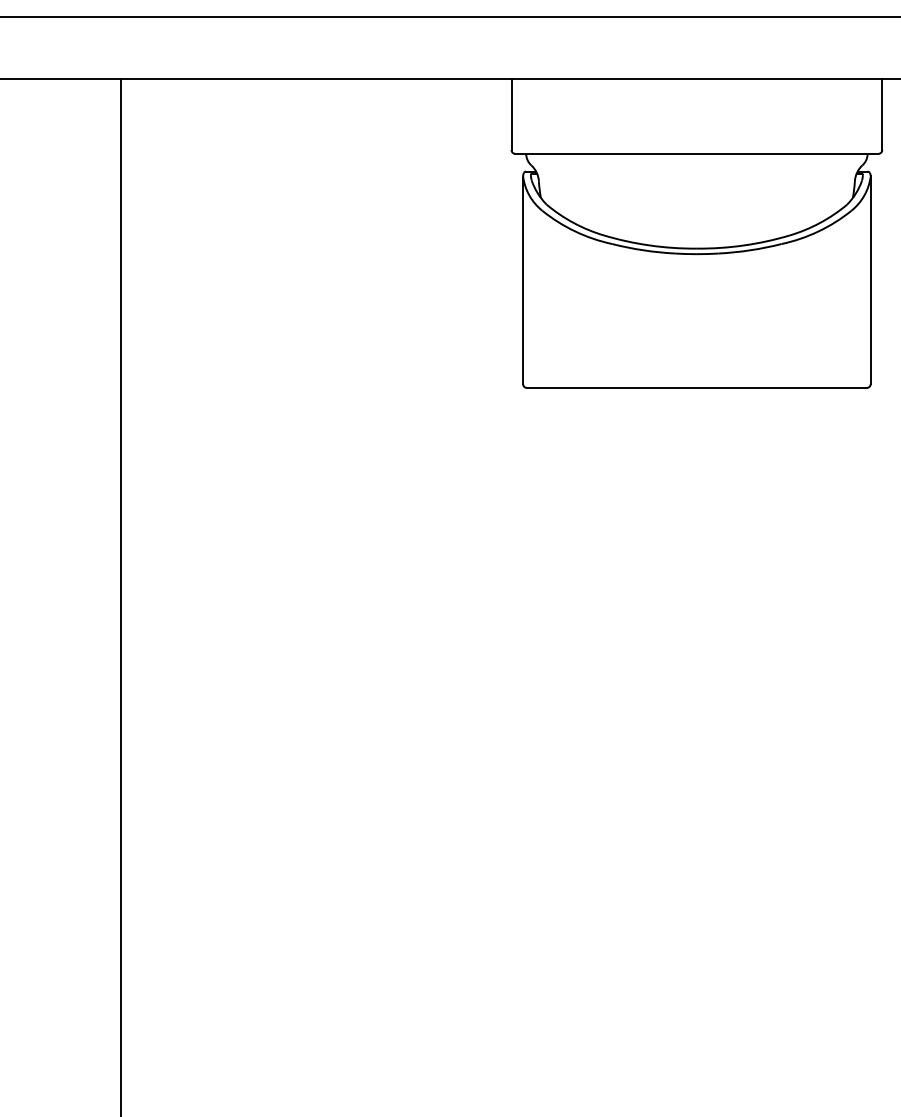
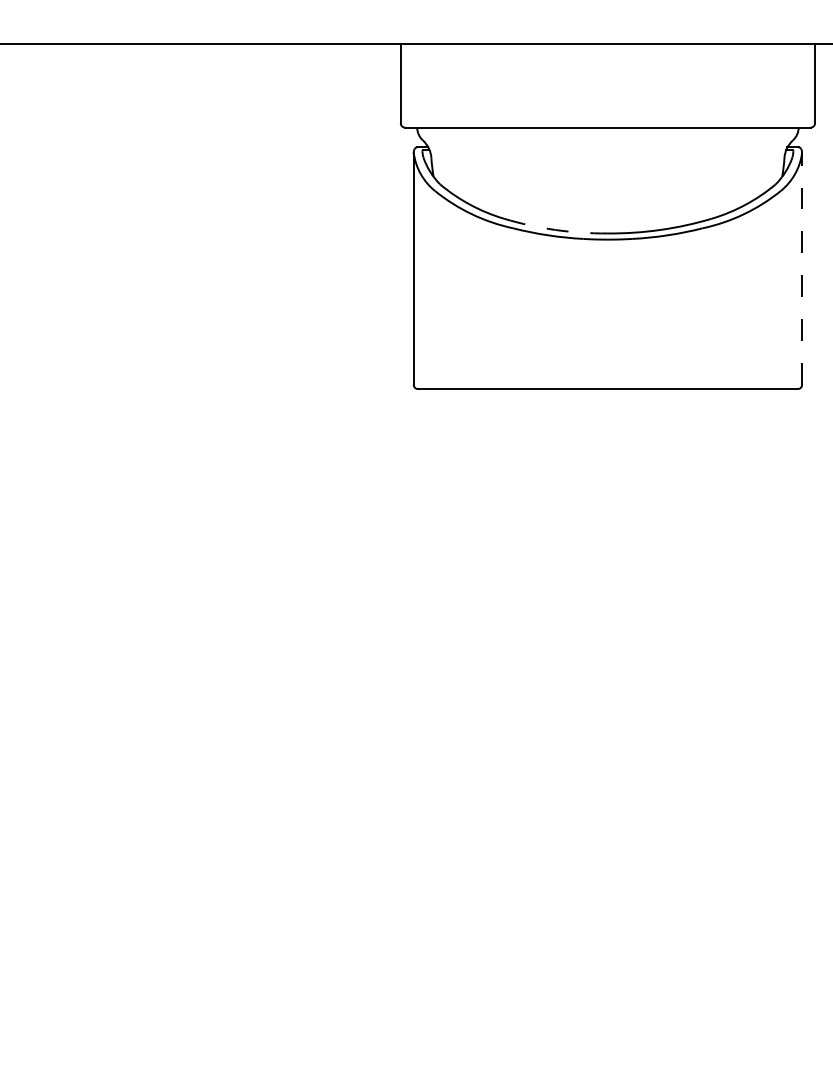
arc: (649, 245) -> (554, 229), solid -> dashed
line: (870, 279) -> (801, 267), solid -> dashed

